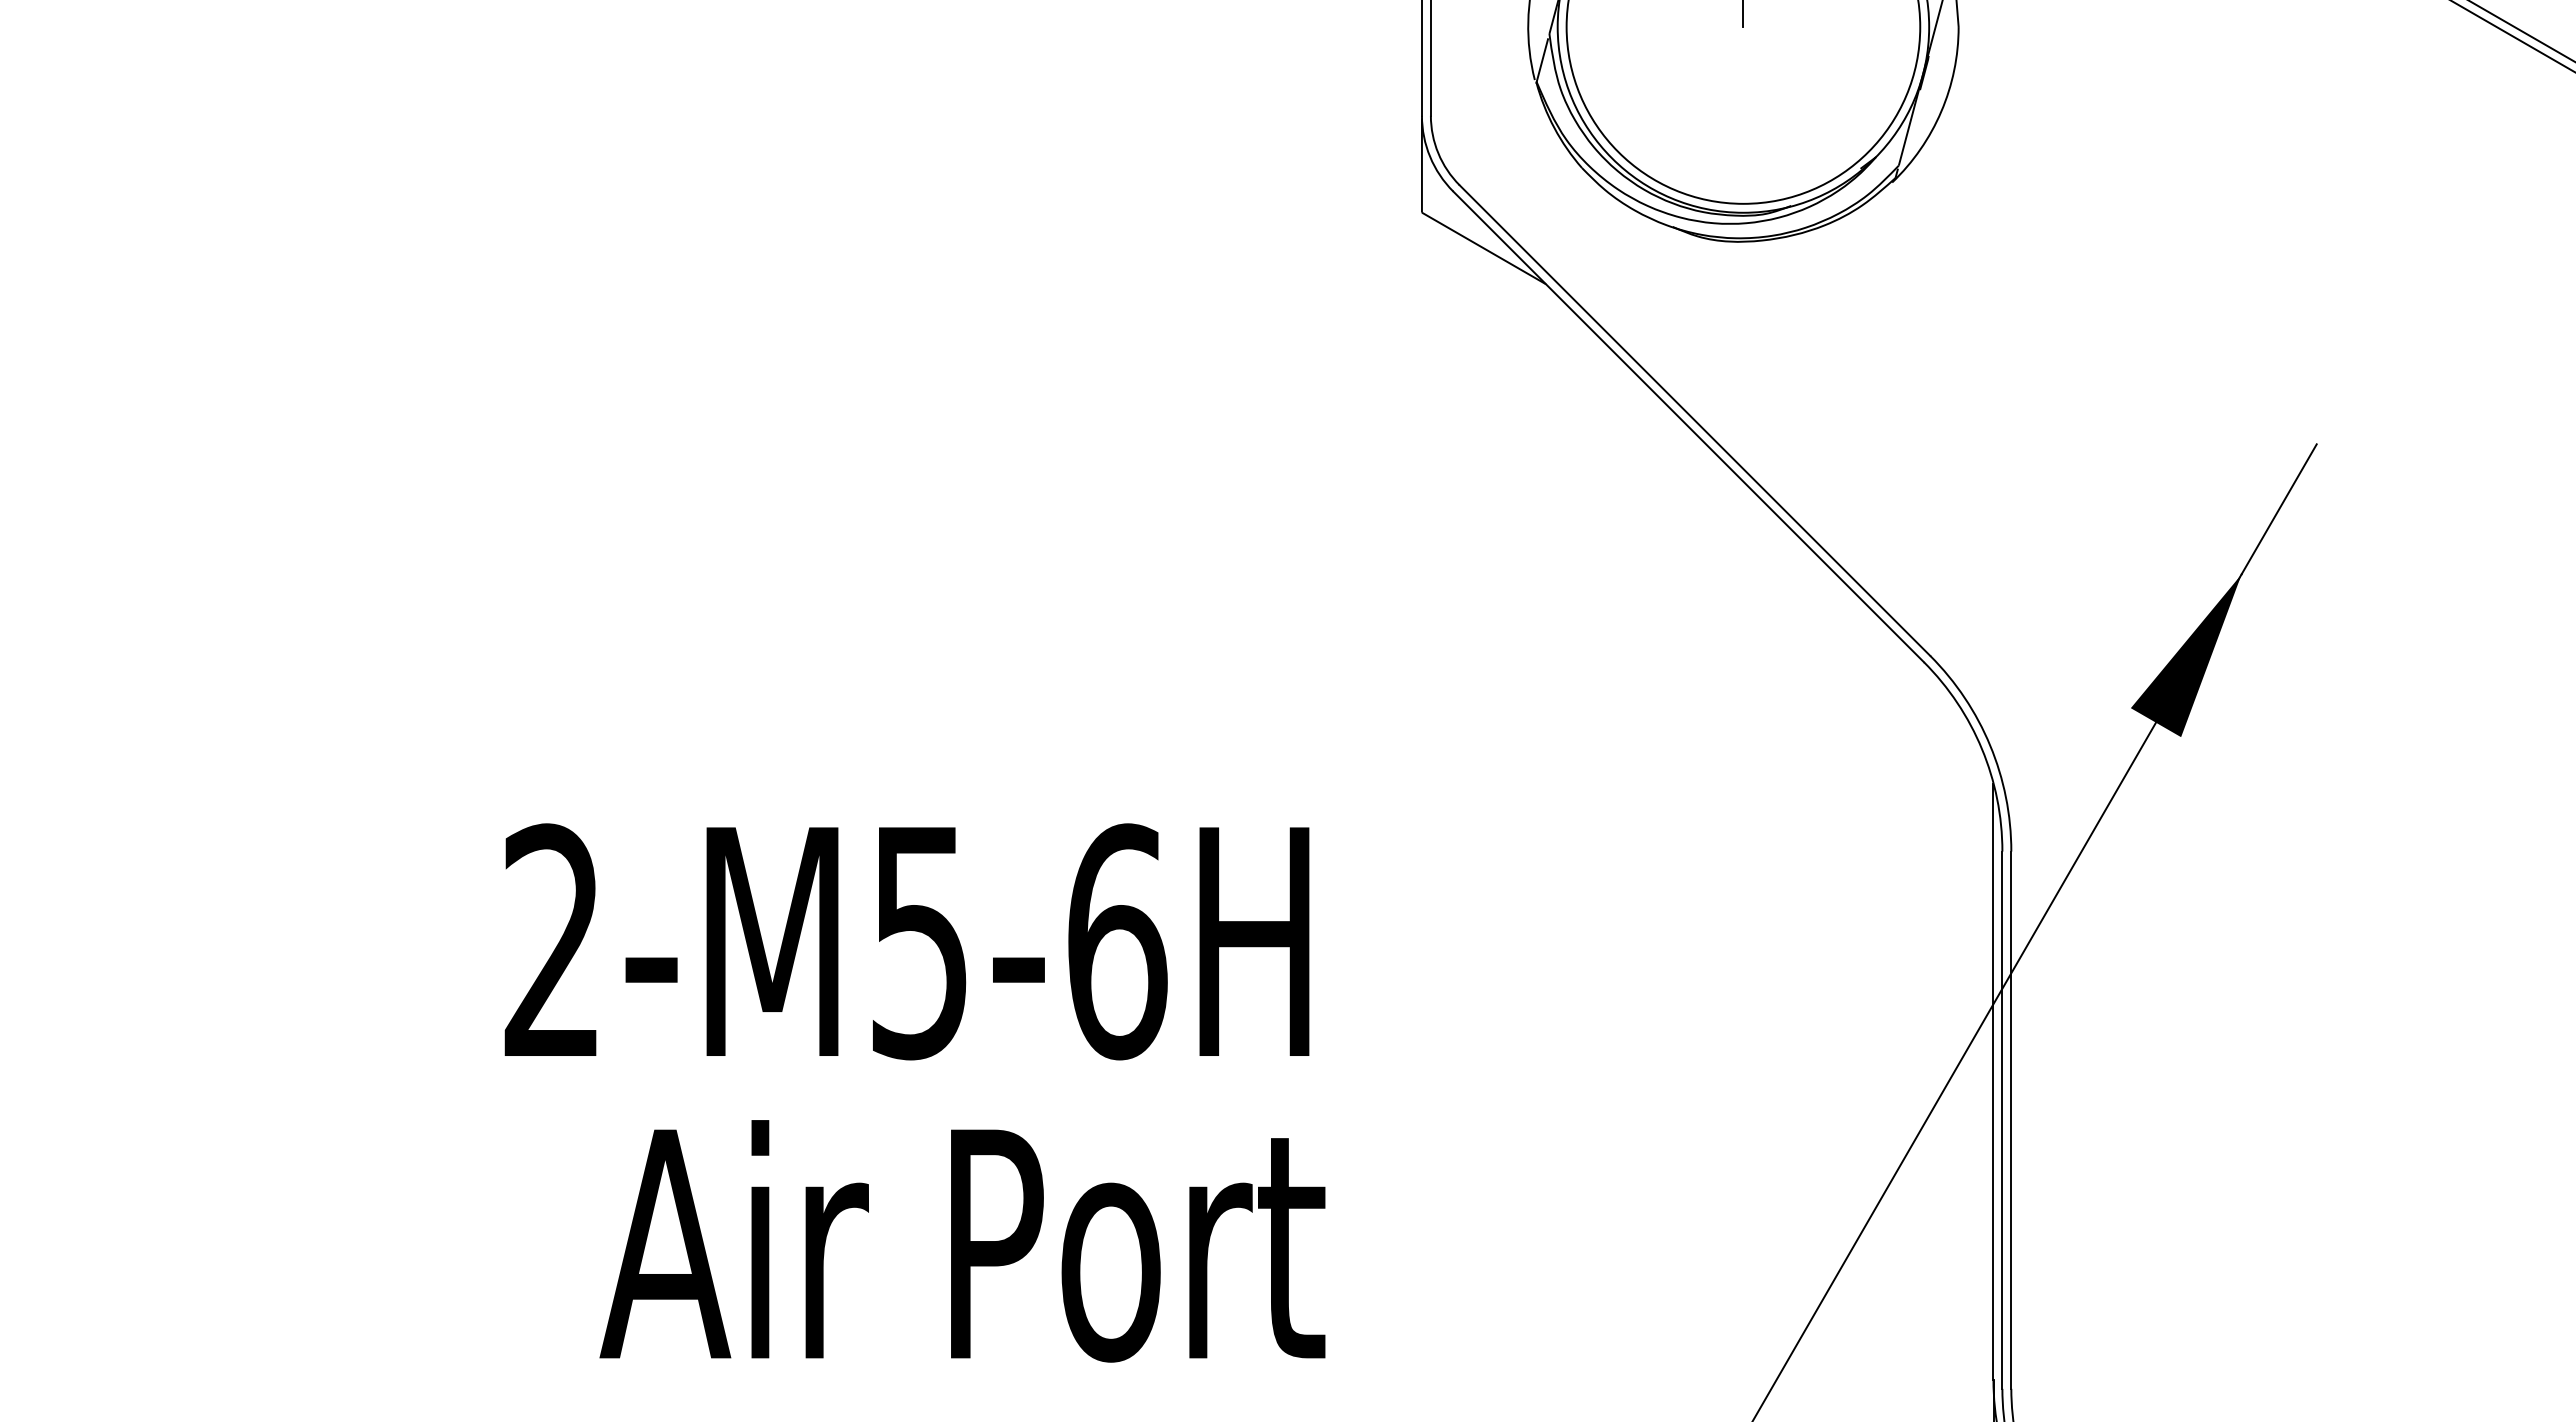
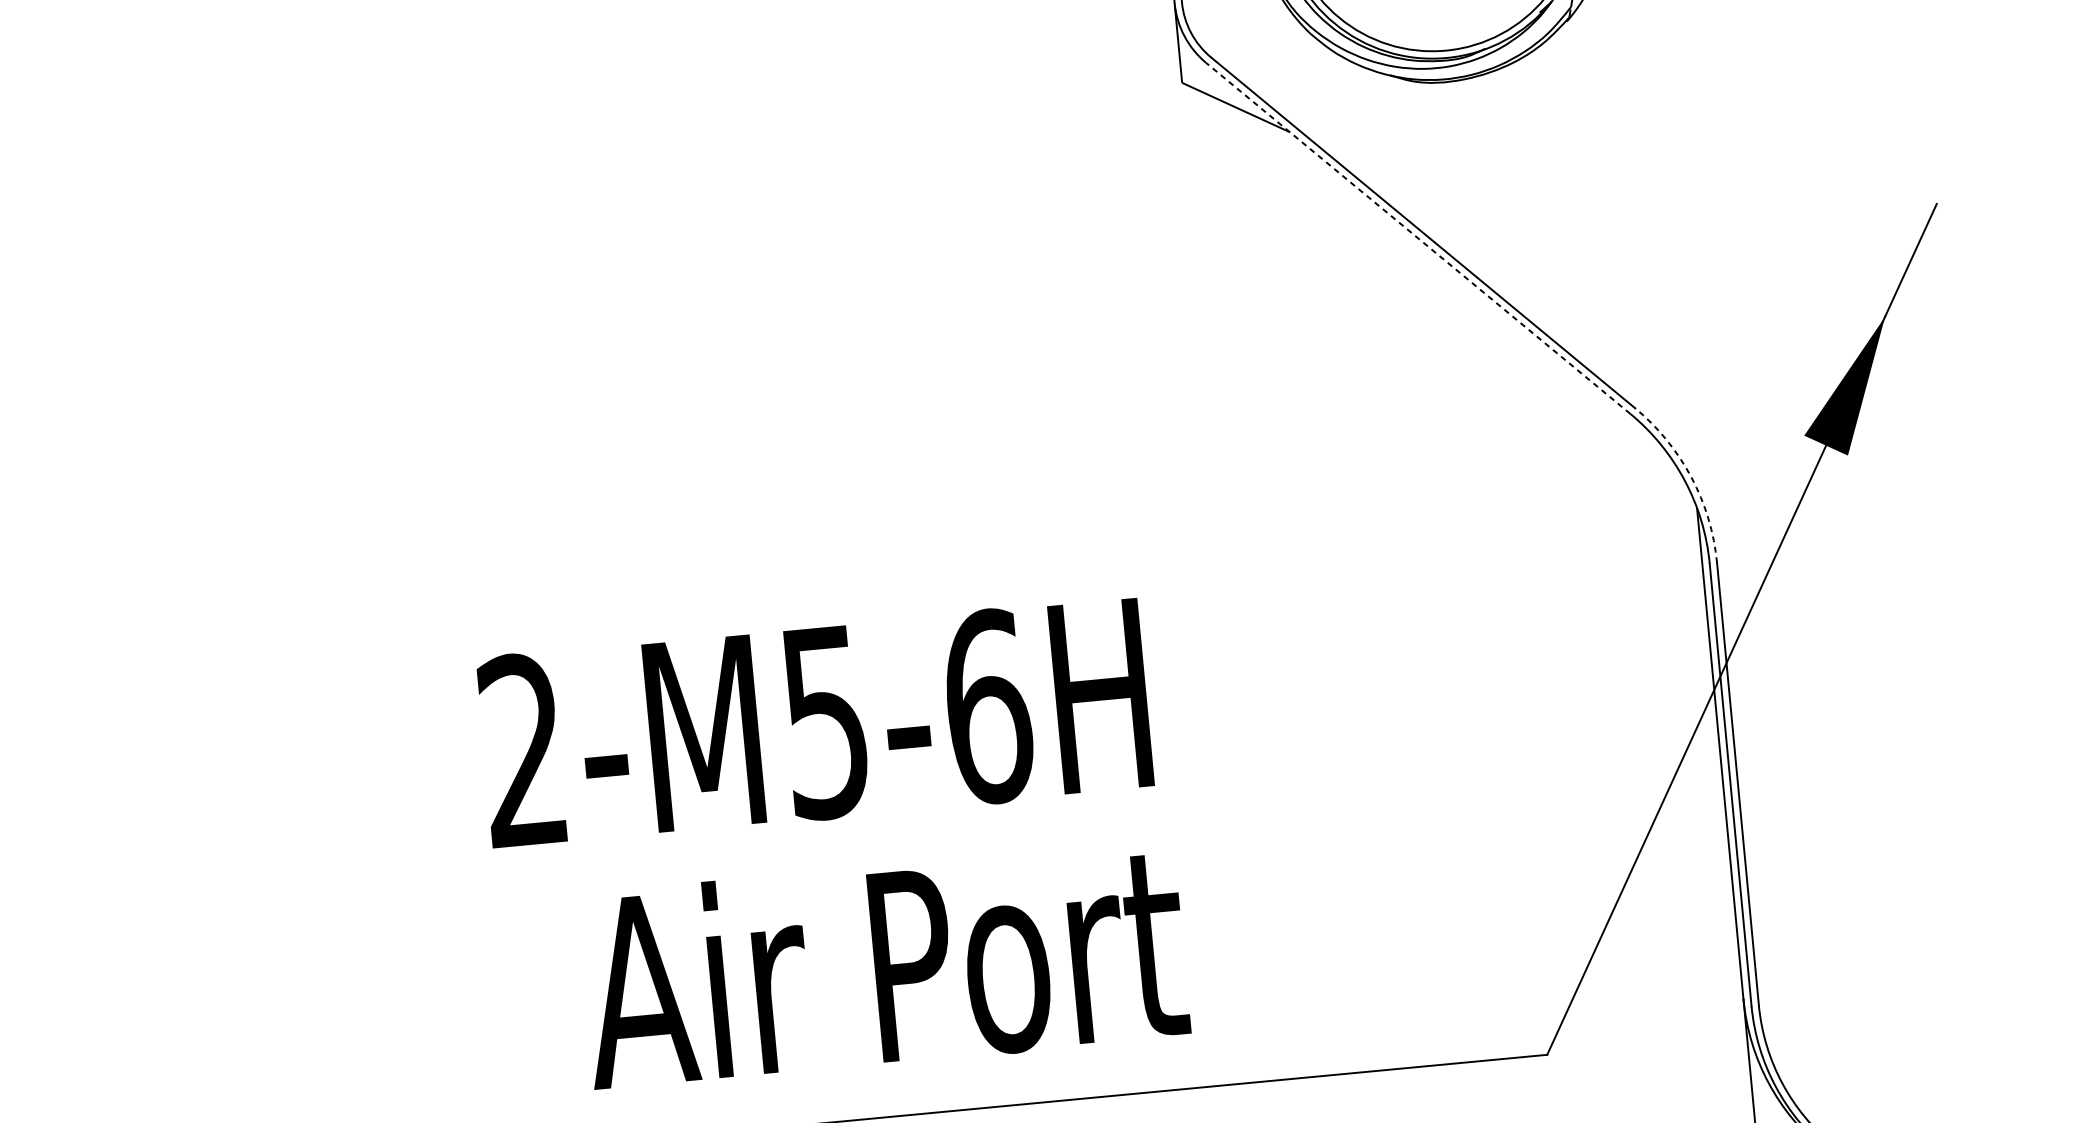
line: (1688, 426) -> (1418, 238), solid -> dashed
arc: (1990, 745) -> (1691, 477), solid -> dashed

